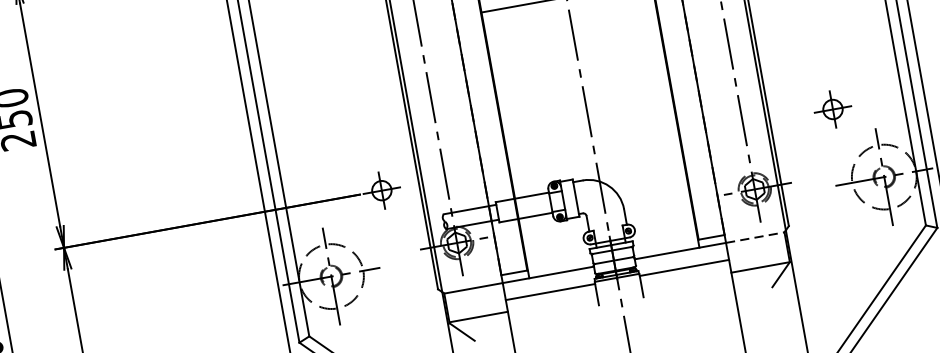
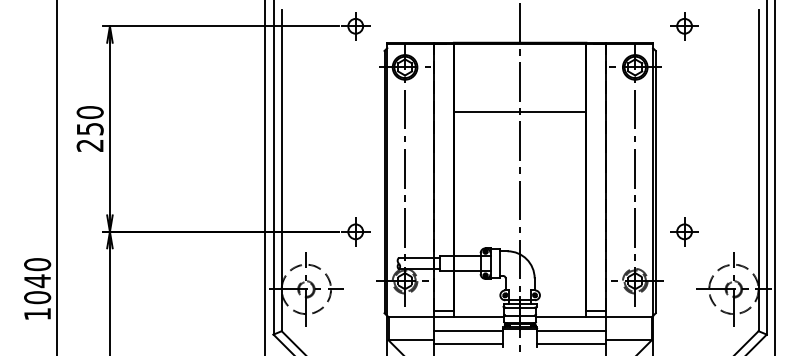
part: (832, 109) -> (684, 231), moved
line: (755, 237) -> (629, 317), dashed -> solid
line: (686, 284) -> (571, 343), added
line: (552, 309) -> (467, 343), added

